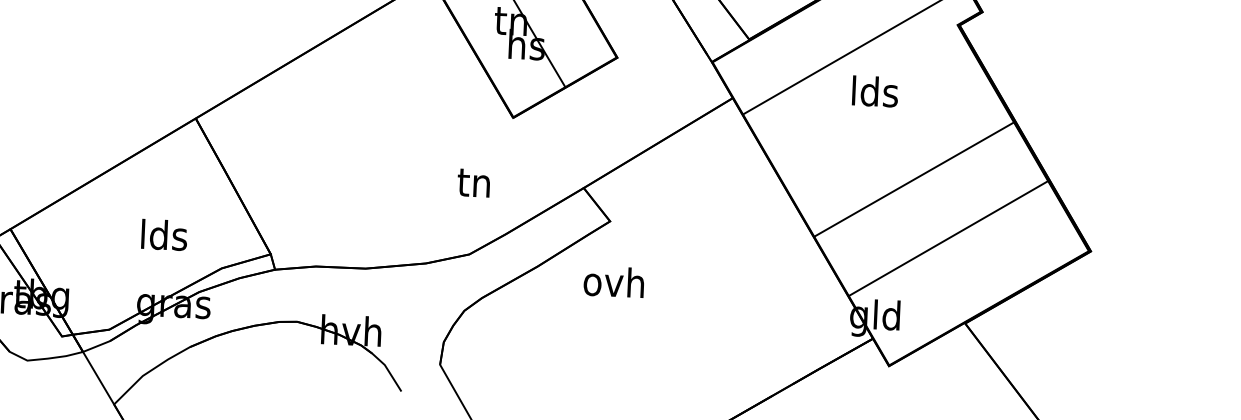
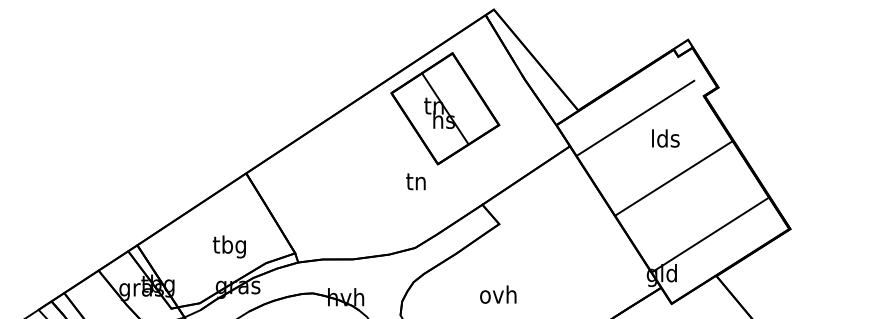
text: (874, 91) -> (665, 138), moved
line: (913, 179) -> (673, 178), moved
text: (473, 182) -> (415, 181), moved
text: (161, 237) -> (228, 246), lds -> tbg
line: (949, 237) -> (710, 234), moved
text: (614, 281) -> (498, 294), moved

